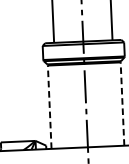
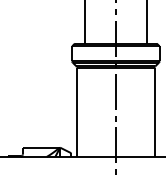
line: (122, 104) -> (154, 112), dashed -> solid
line: (49, 107) -> (76, 112), dashed -> solid

